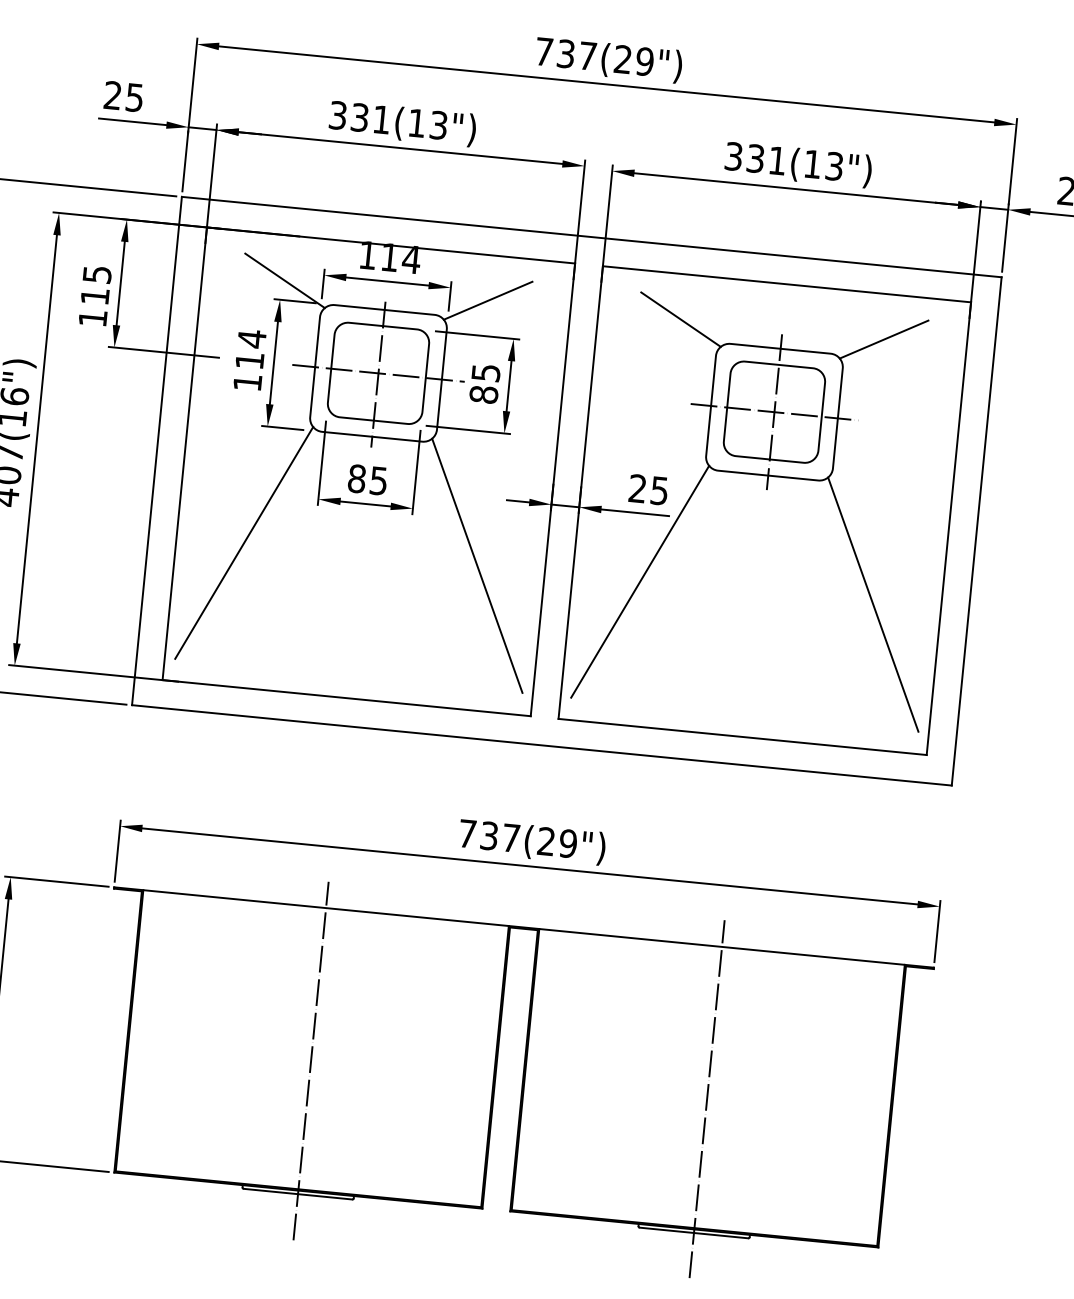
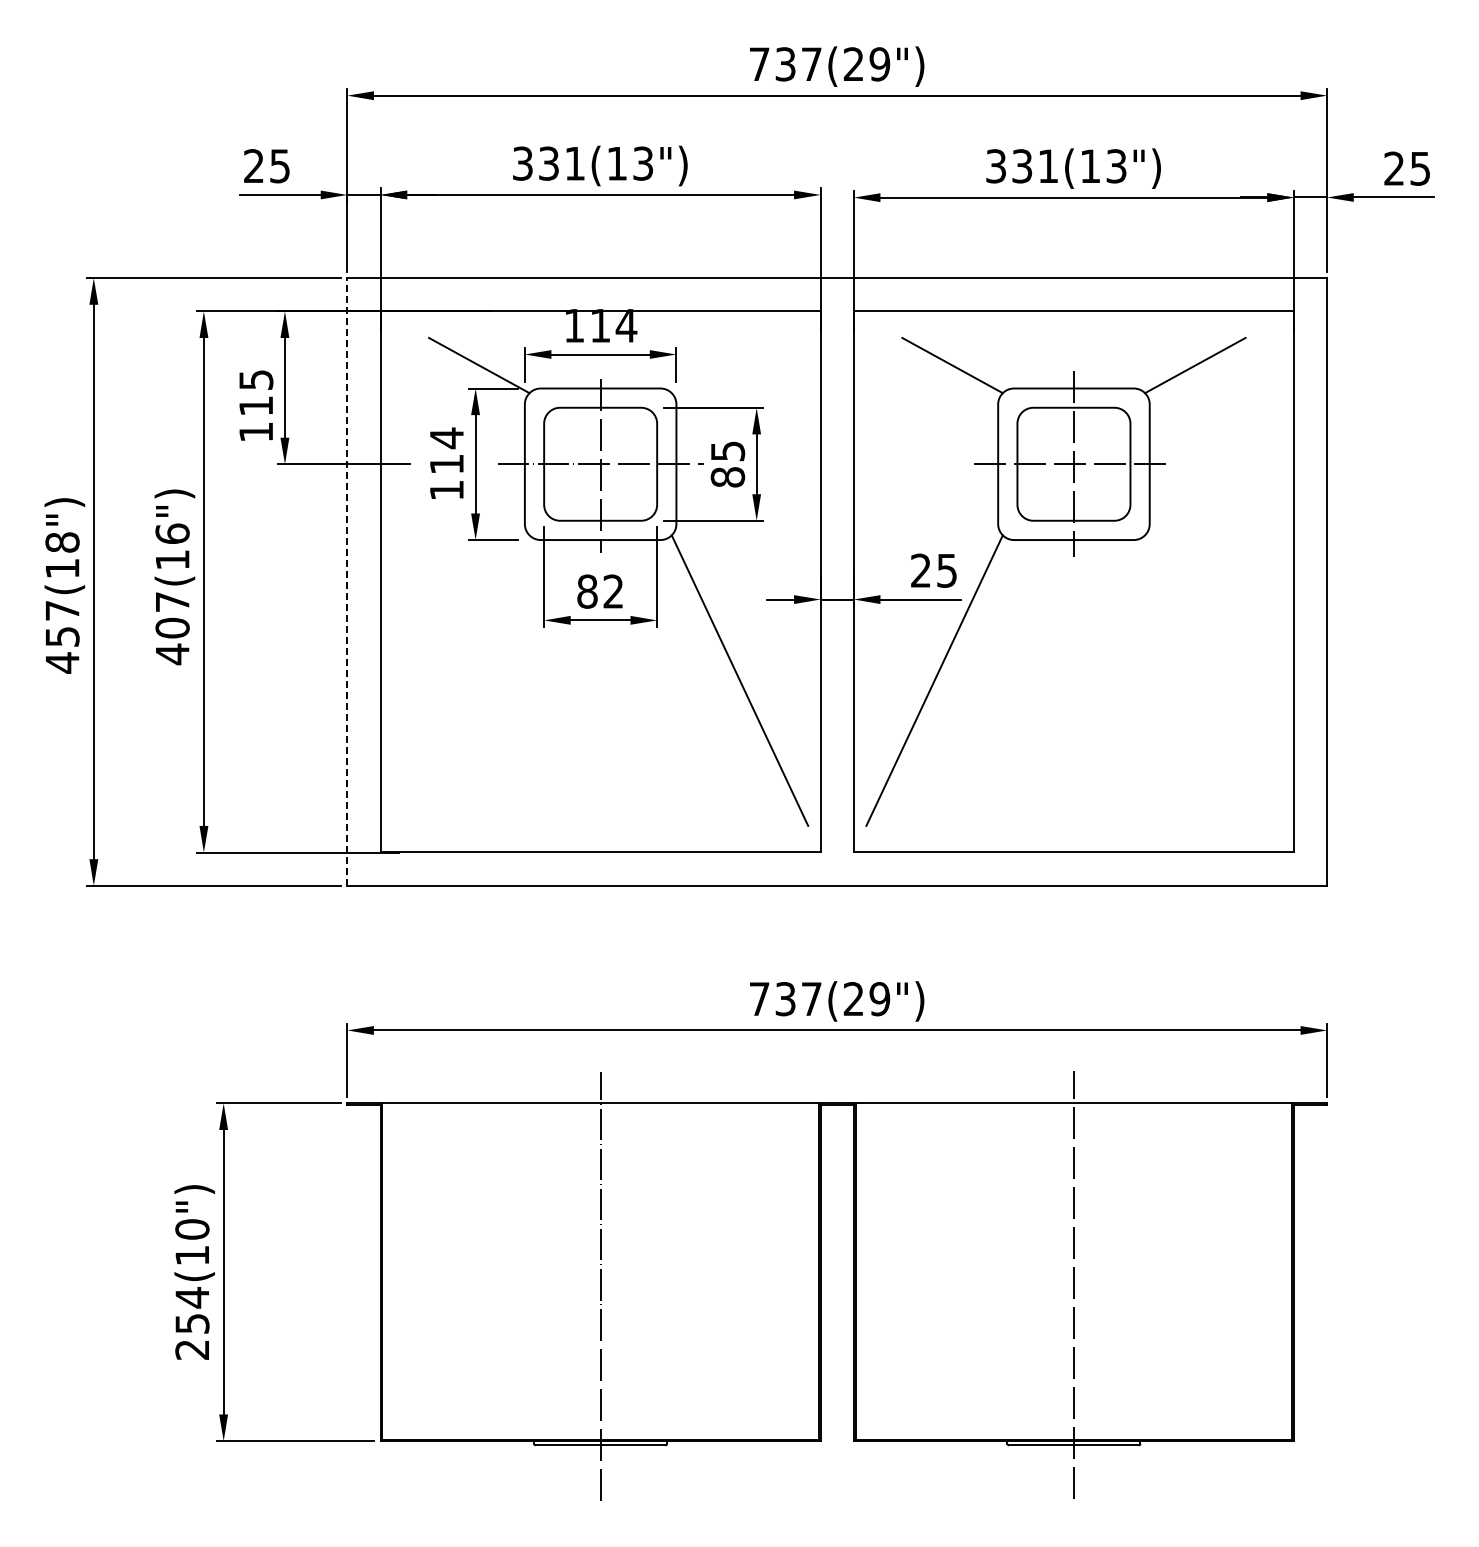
line: (487, 300) -> (721, 365), removed
line: (157, 450) -> (347, 581), solid -> dashed
text: (378, 480) -> (613, 591), 85 -> 82
line: (244, 542) -> (461, 680), removed
line: (873, 604) -> (1213, 680), removed

